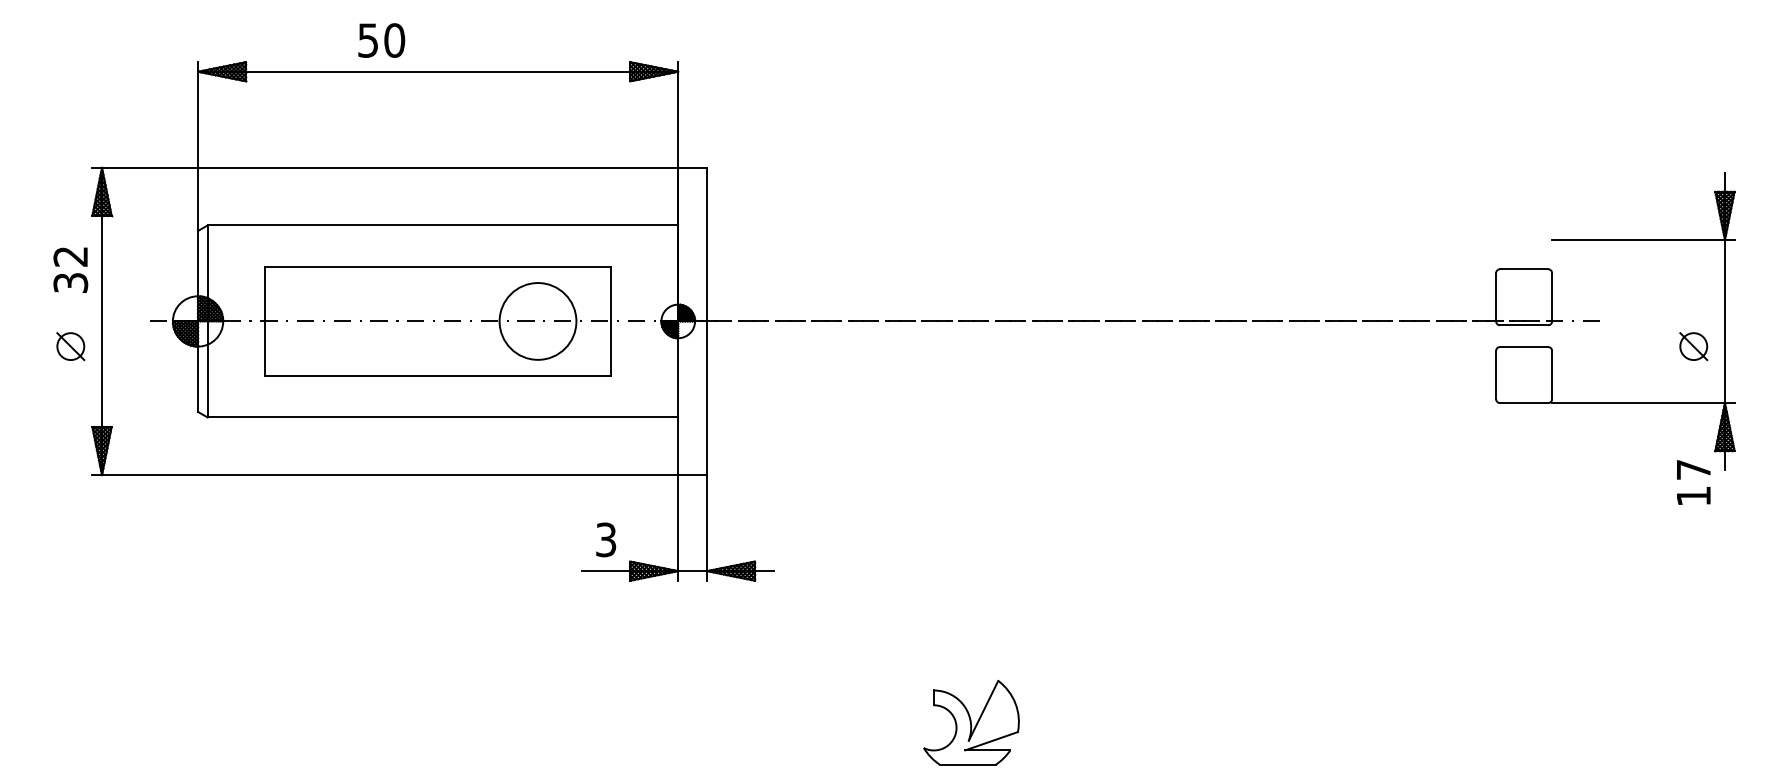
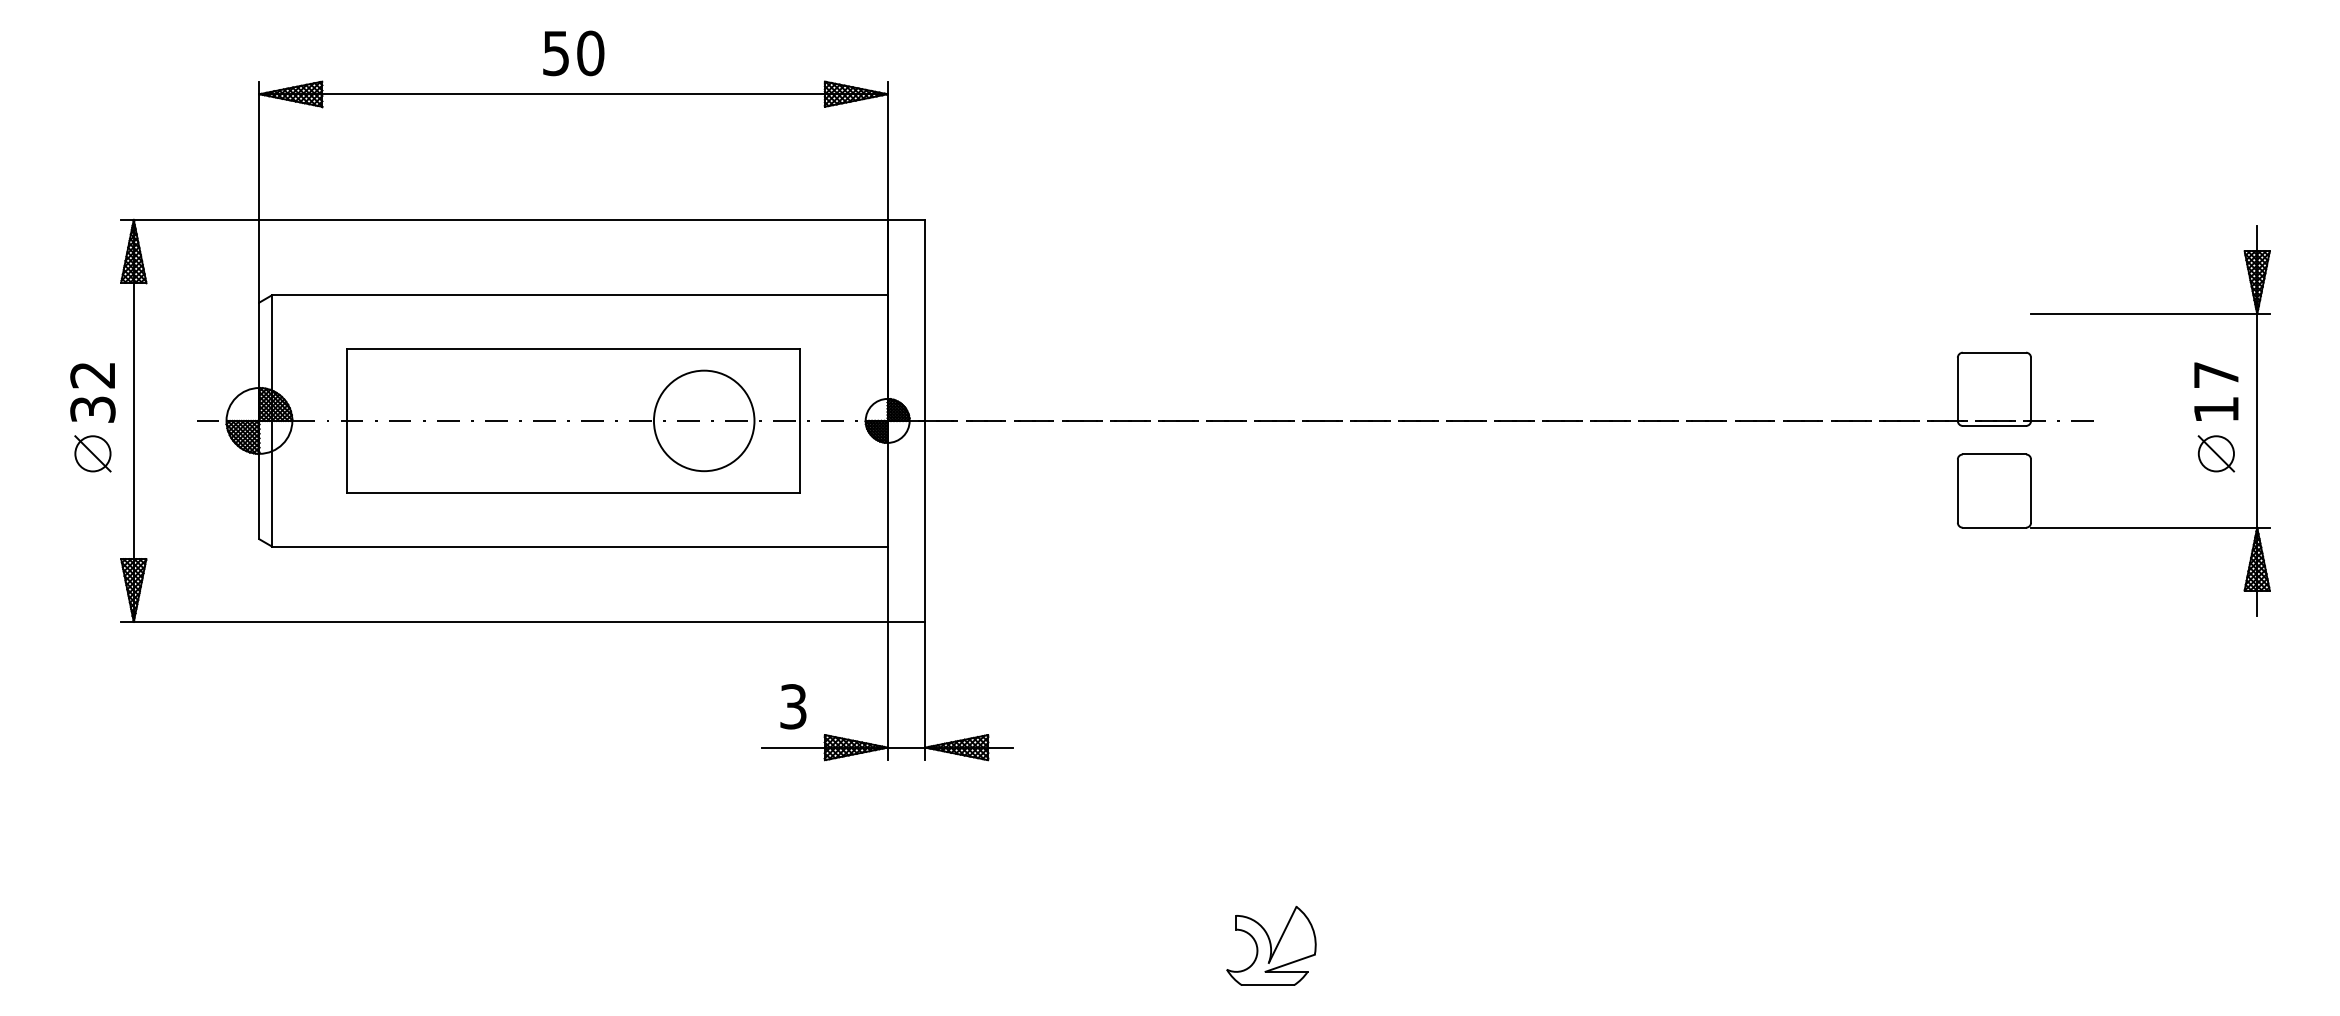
text: (381, 40) -> (573, 53), moved
text: (70, 269) -> (92, 392), moved
text: (1693, 482) -> (2216, 391), moved
part: (971, 722) -> (1271, 945), size x0.71

